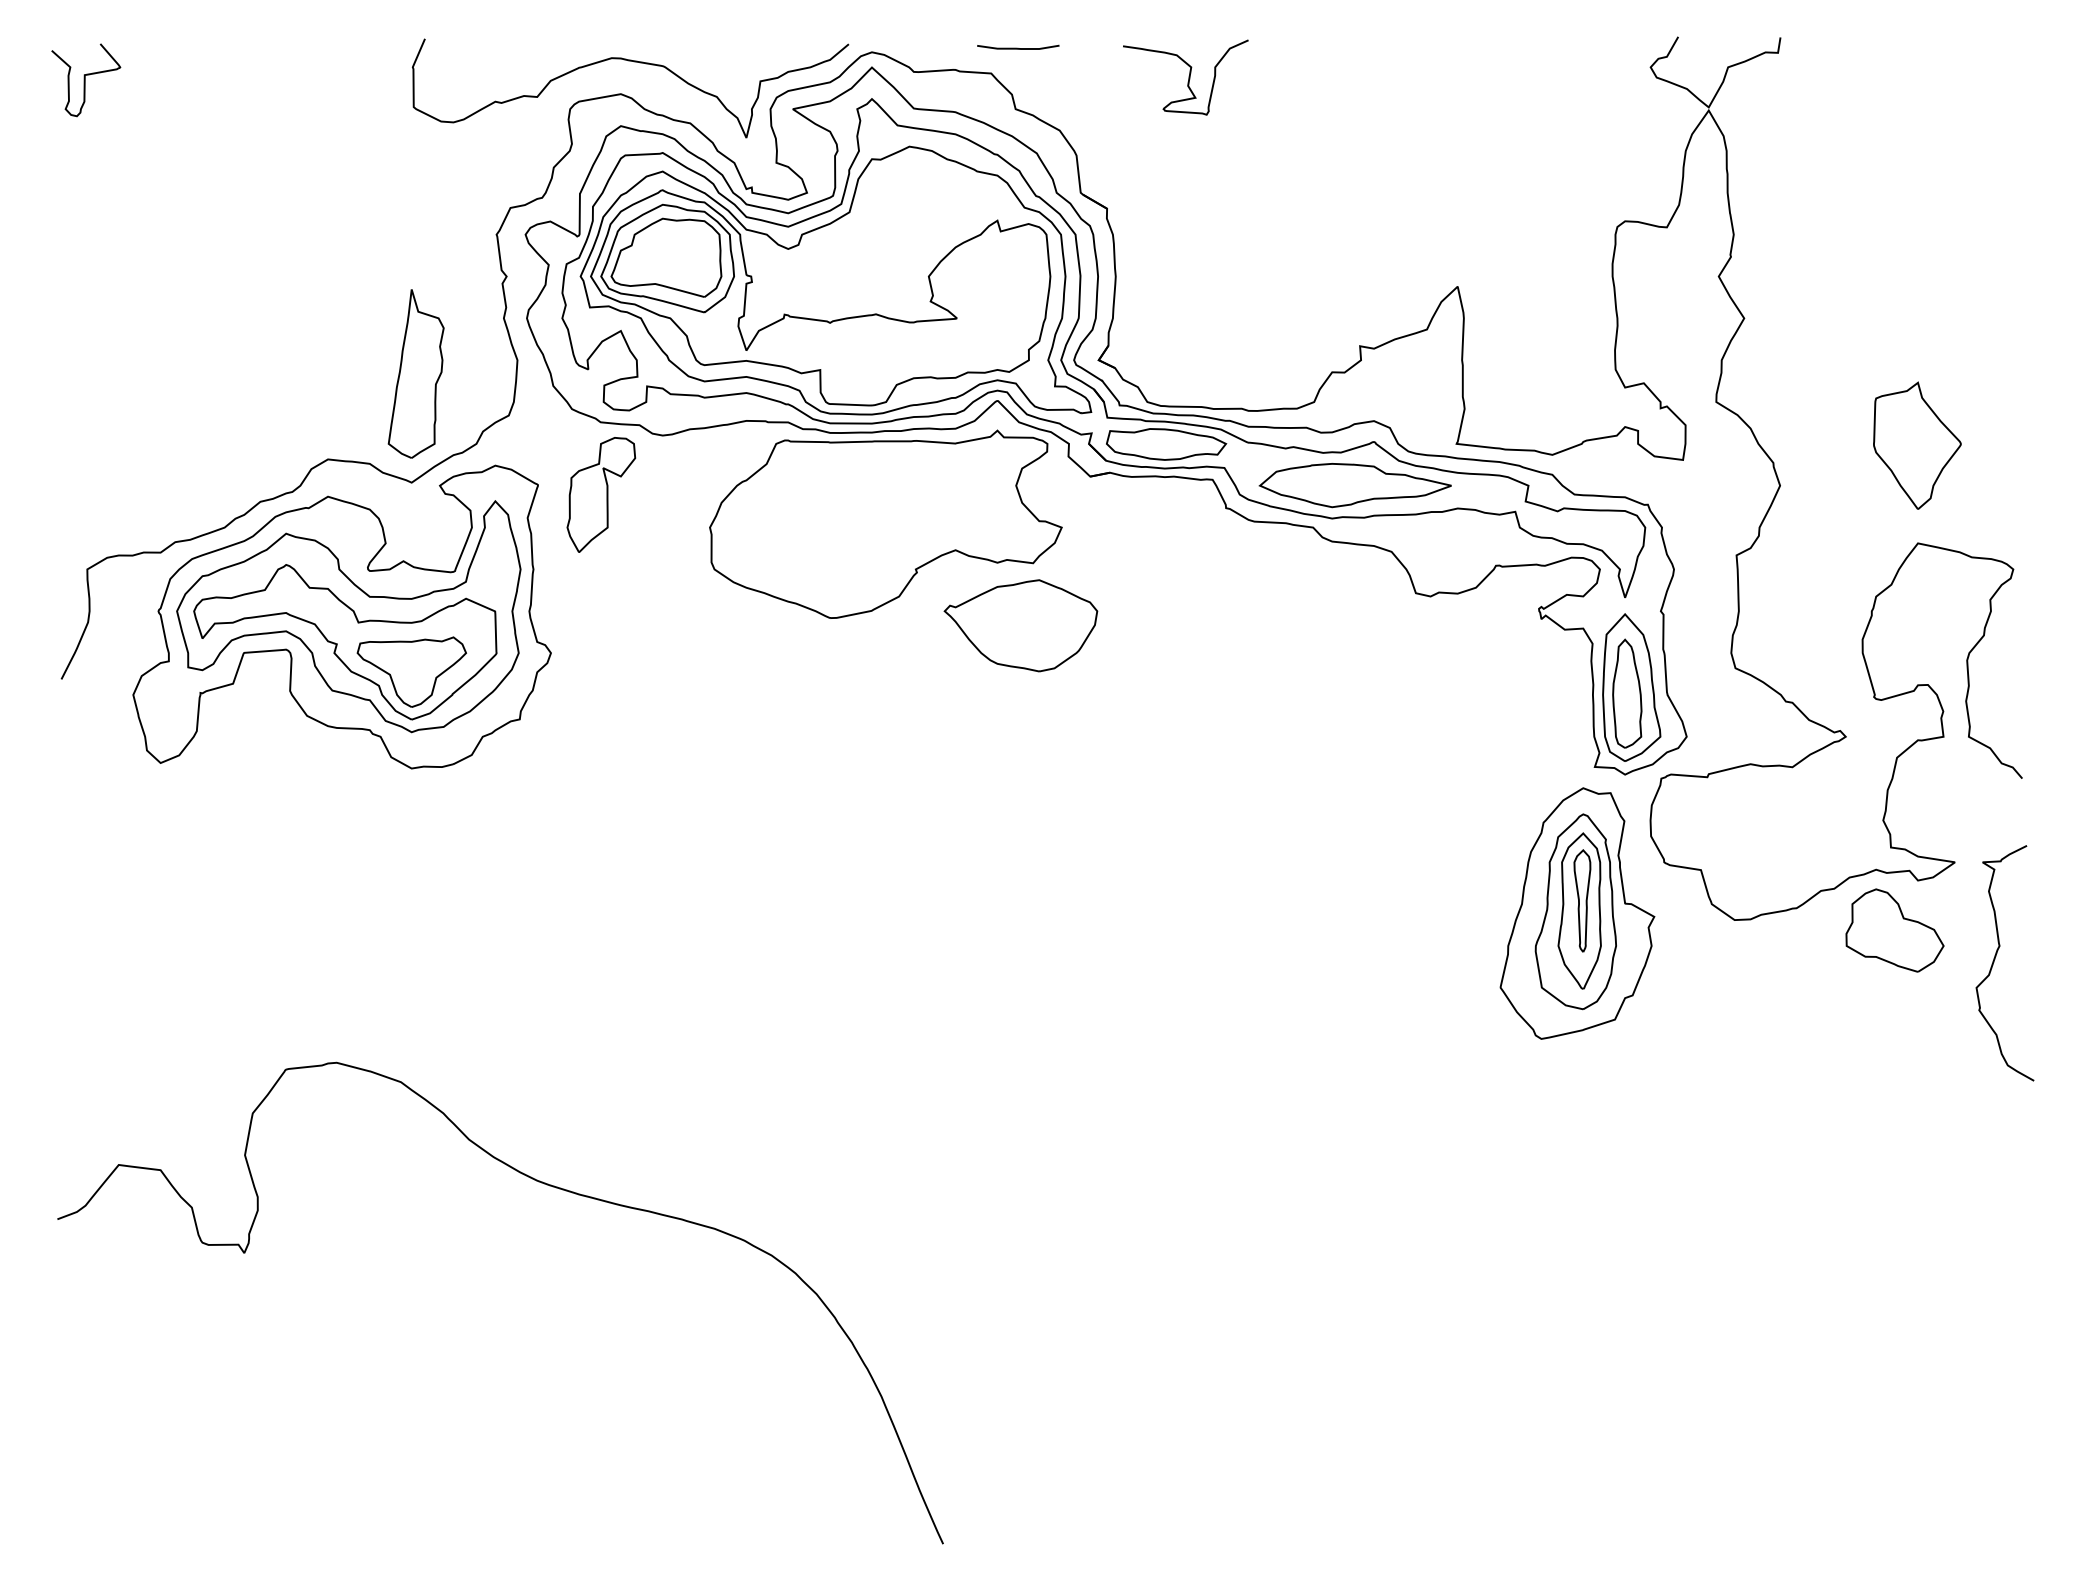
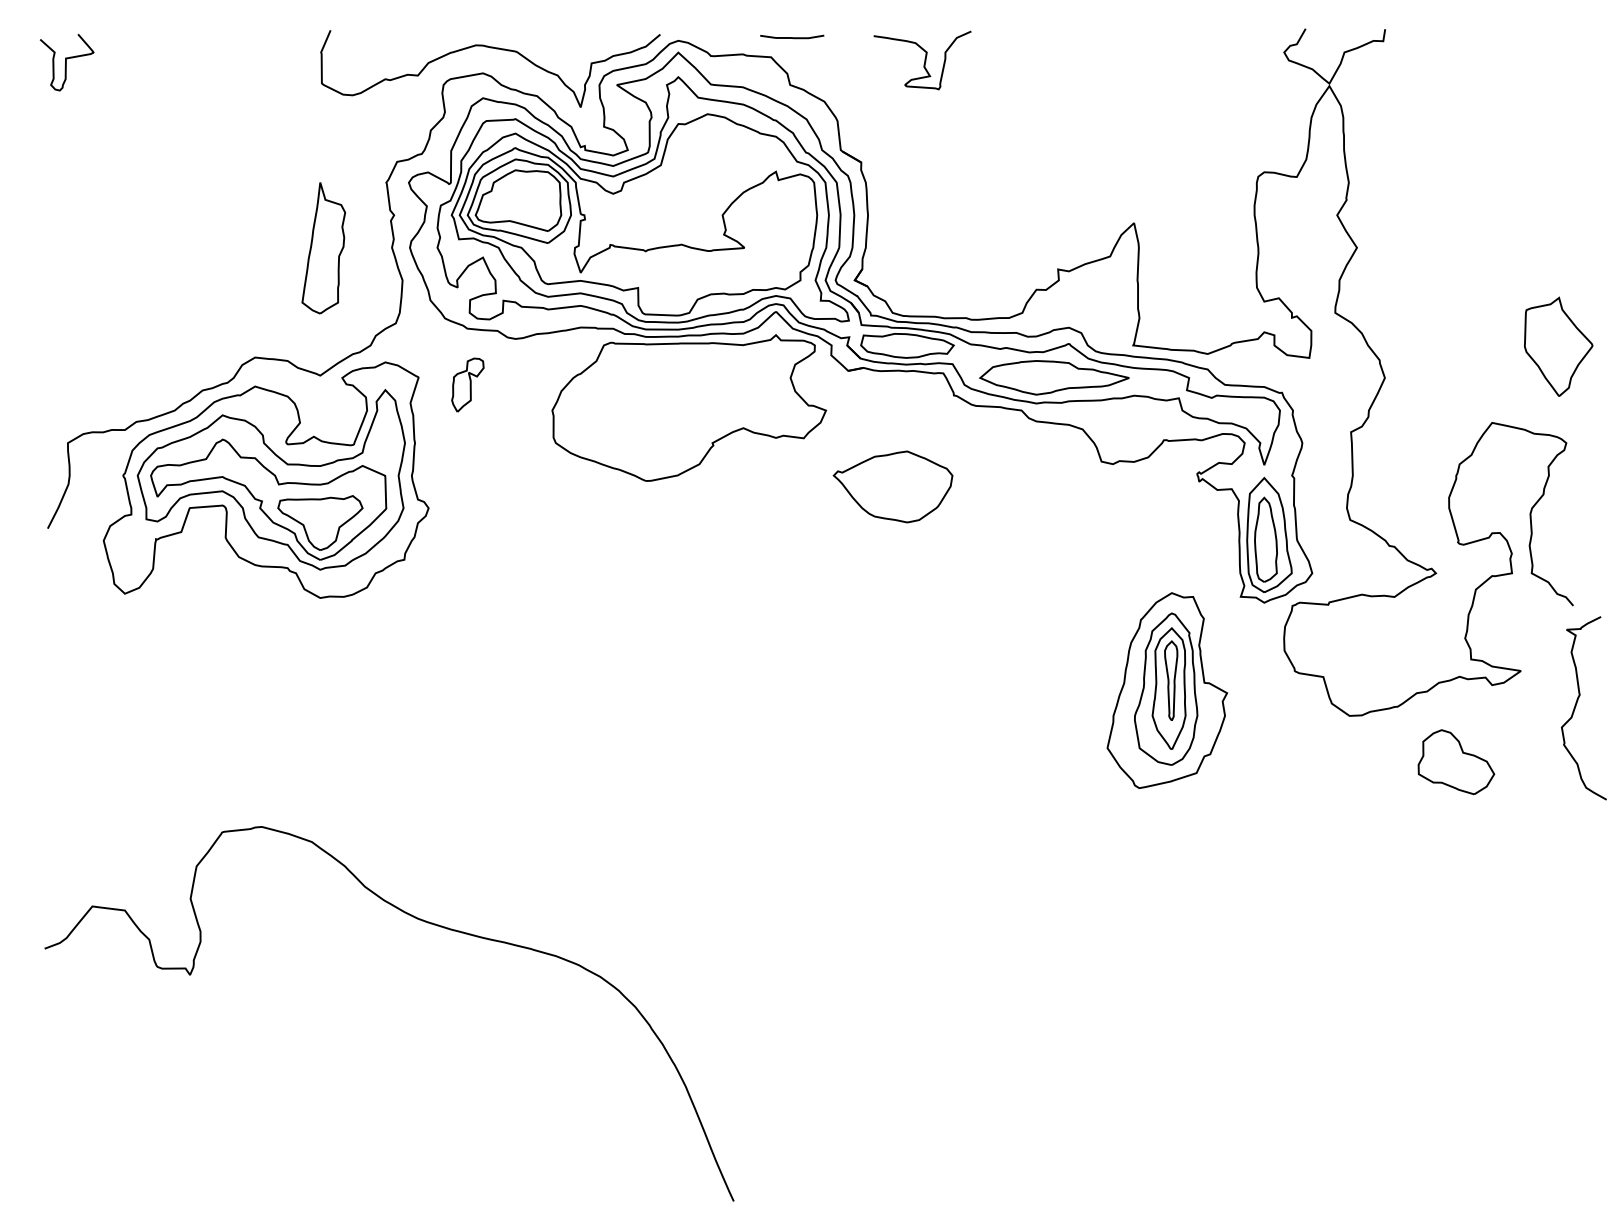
part: (415, 373) -> (323, 247), moved
part: (1917, 445) -> (1558, 346), moved
part: (601, 494) -> (467, 384), size x0.6
part: (1020, 625) -> (892, 486), moved
part: (1577, 913) -> (1167, 690), moved
part: (1894, 930) -> (1456, 762), moved
curve: (1995, 959) -> (1576, 705), moved

